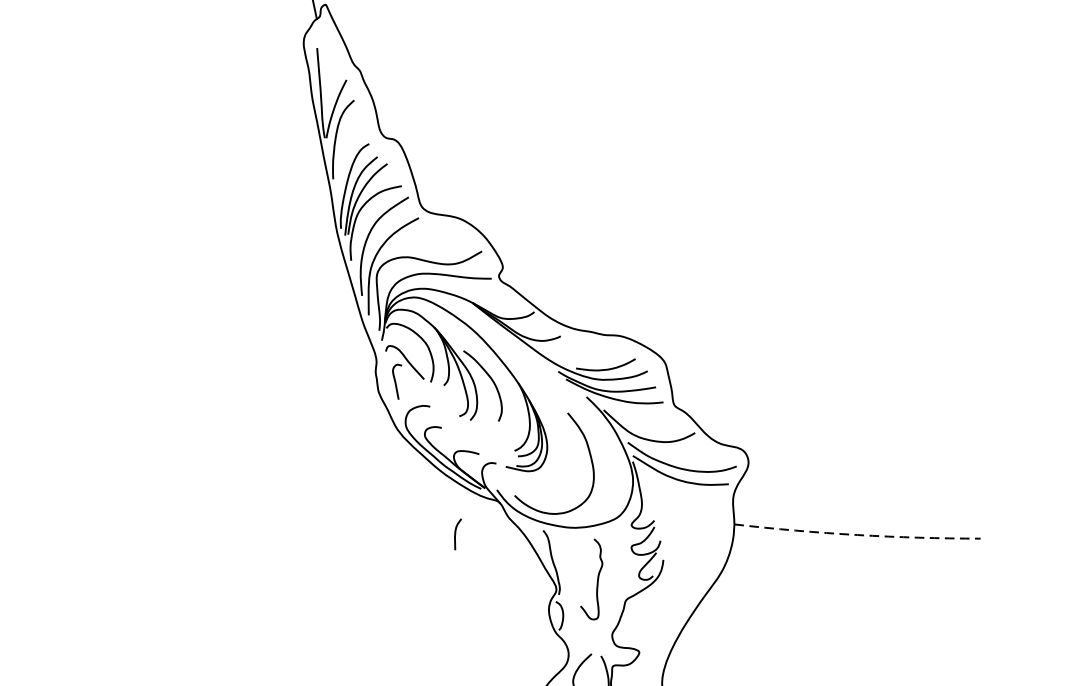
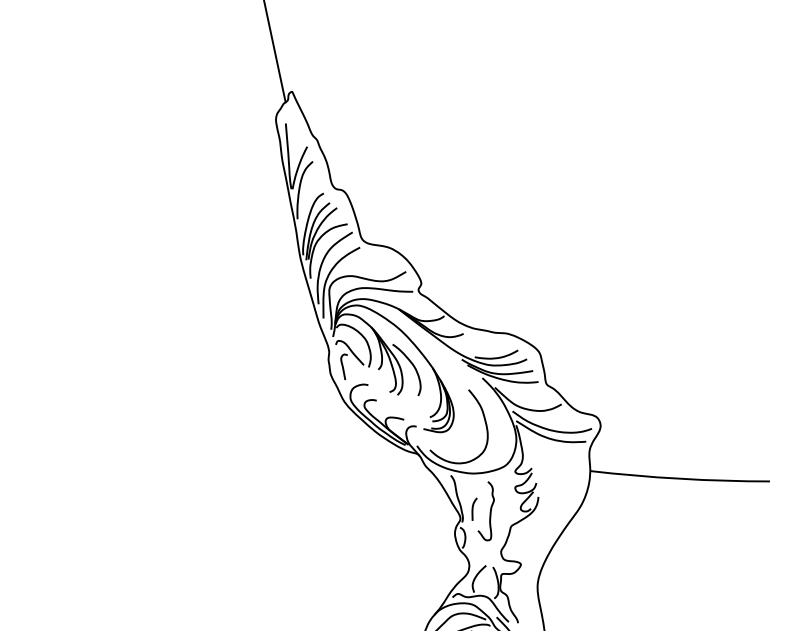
curve: (456, 533) -> (473, 508), moved
arc: (856, 534) -> (679, 478), dashed -> solid

